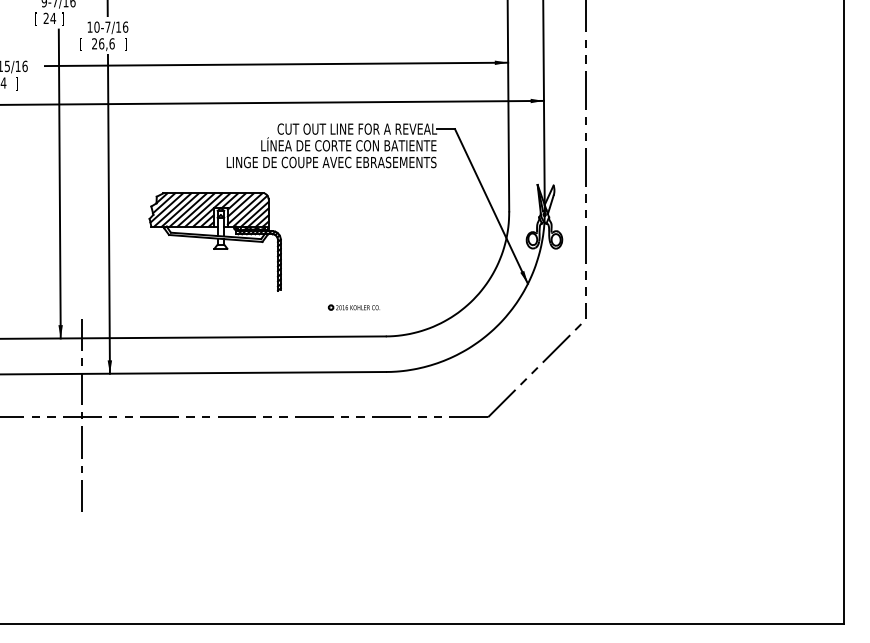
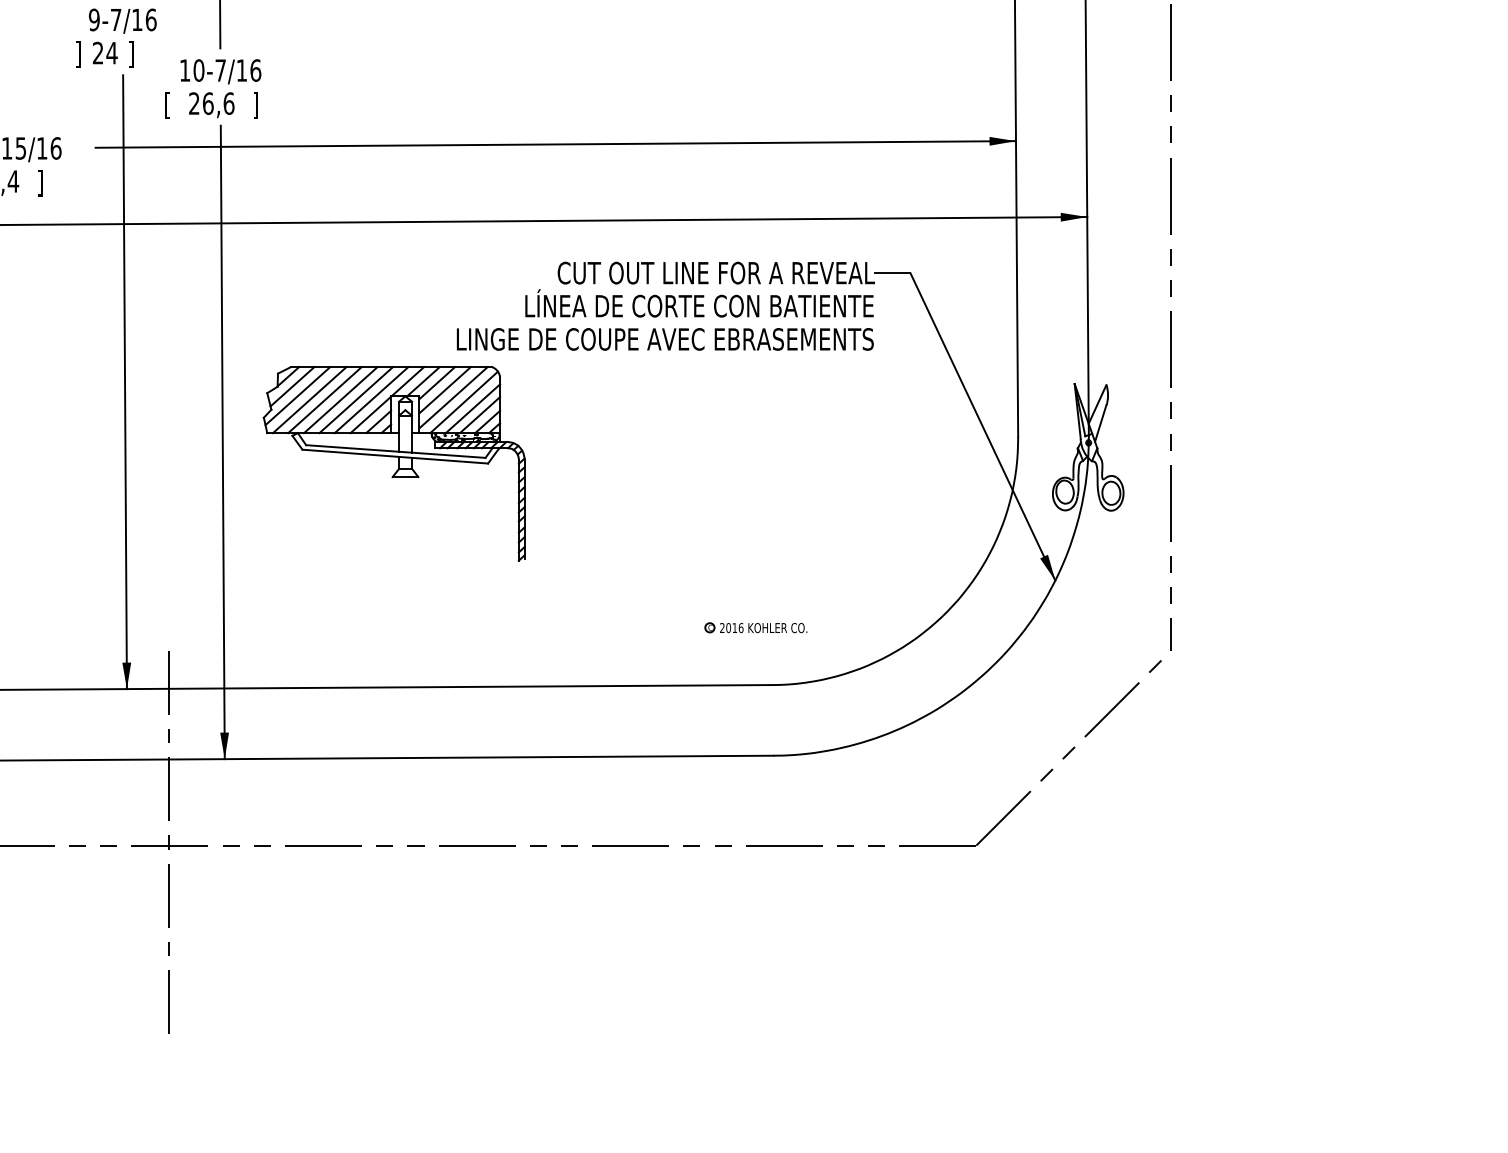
text: (36, 18) -> (78, 53), [ -> ]
part: (214, 241) -> (392, 462), moved
part: (353, 307) -> (754, 627), moved

